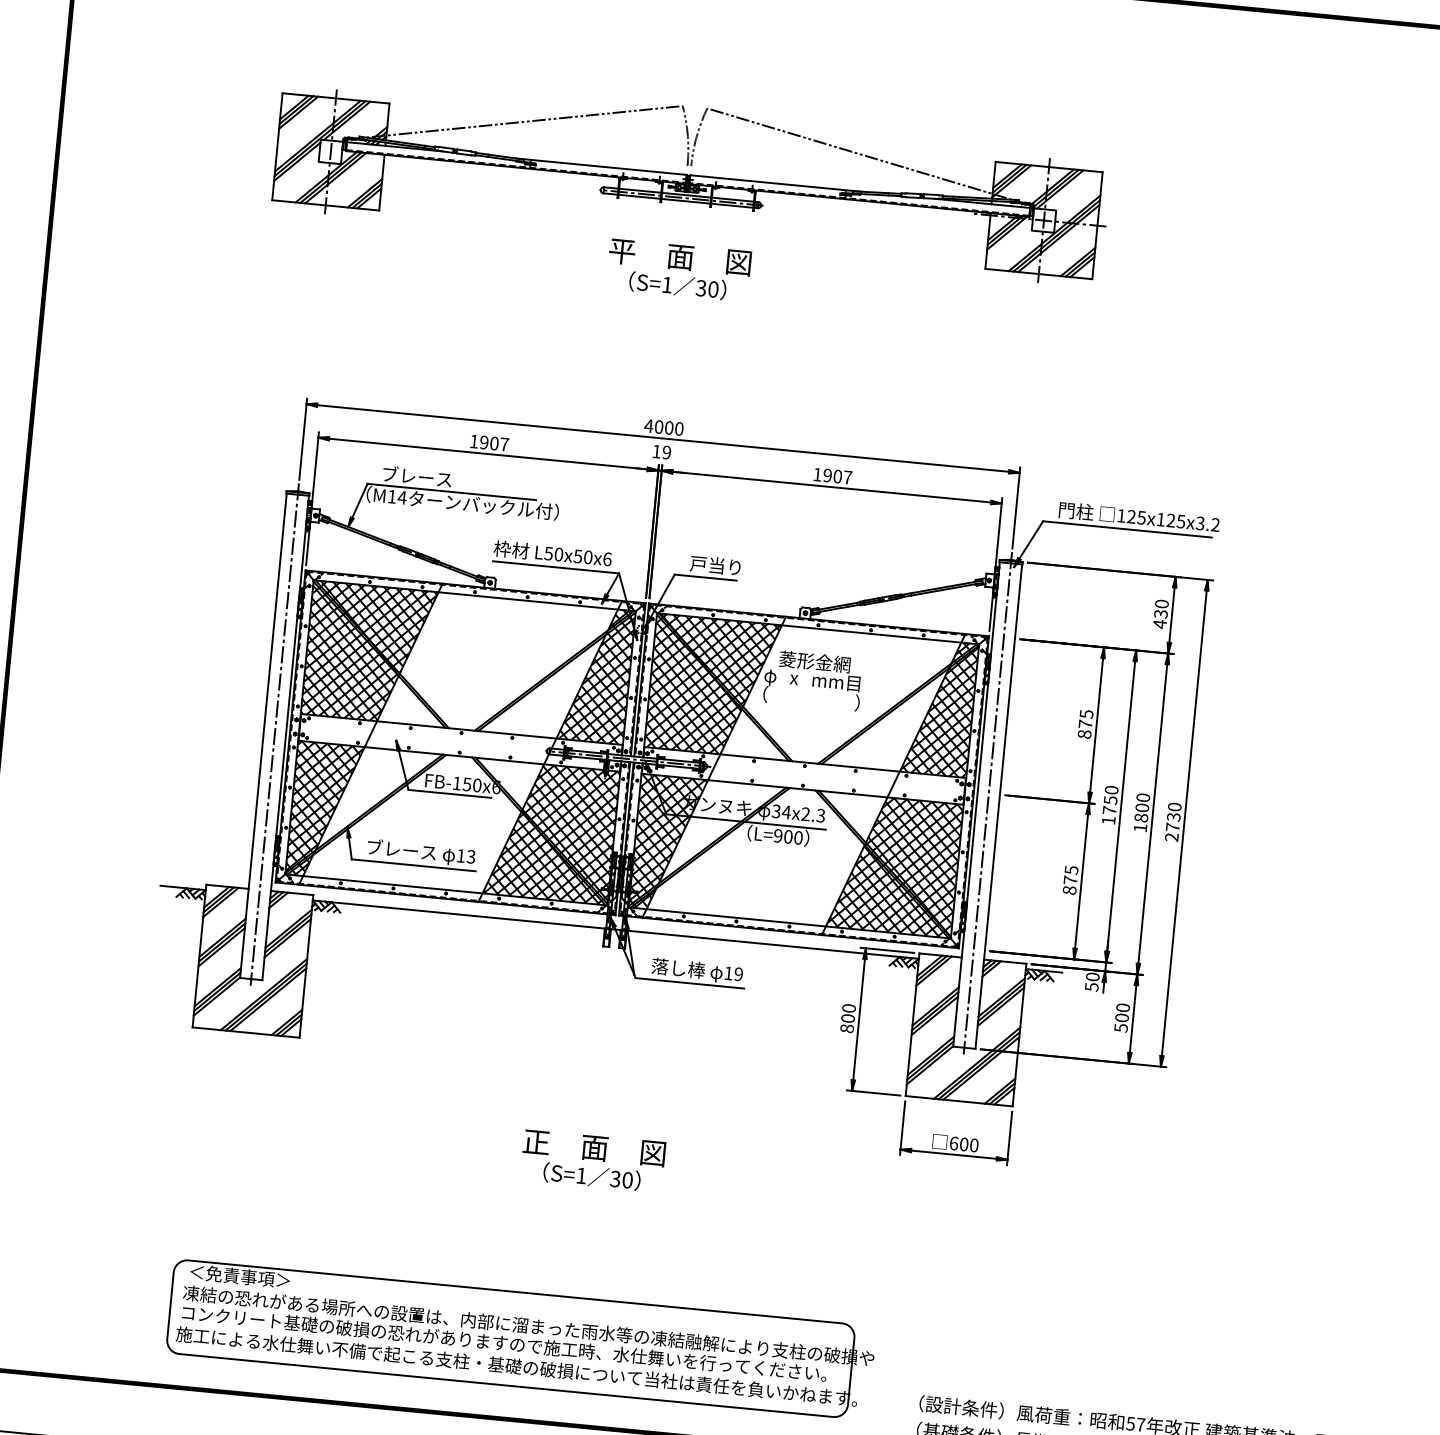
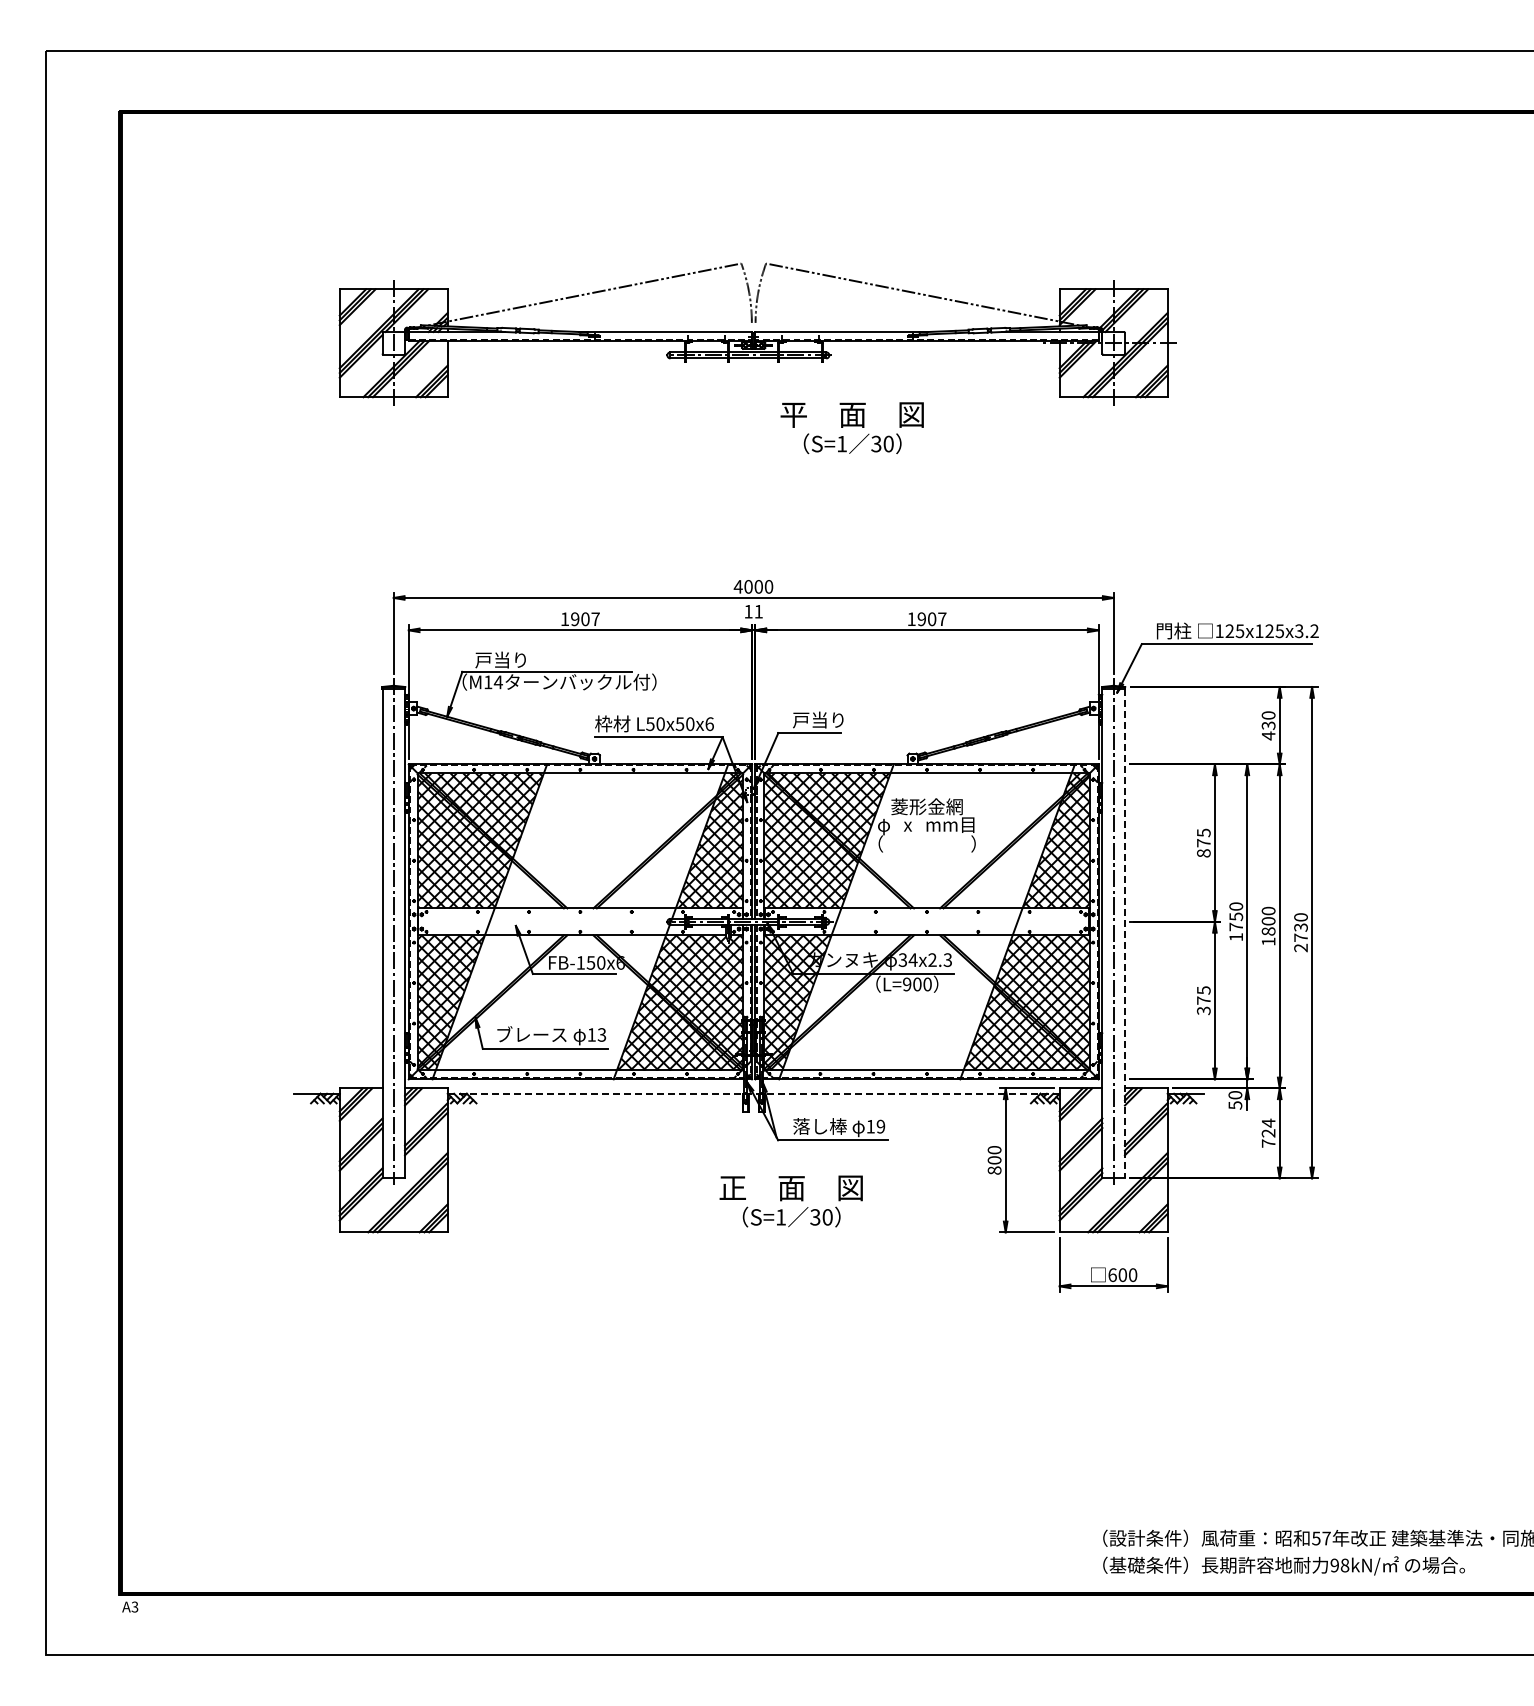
text: (678, 270) -> (851, 428), moved
text: (666, 452) -> (758, 611), 19 -> 11
text: (416, 476) -> (510, 659), ブレース -> 戸当り
line: (998, 806) -> (1124, 933), solid -> dashed
text: (1069, 890) -> (1203, 1010), 875 -> 375
line: (615, 929) -> (753, 1093), solid -> dashed
text: (1122, 1017) -> (1268, 1132), 500 -> 724
text: (592, 1161) -> (790, 1201), moved
part: (521, 1340) -> (698, 1513), removed

